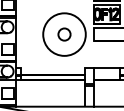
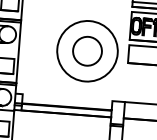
part: (64, 34) -> (87, 51), size x1.67

